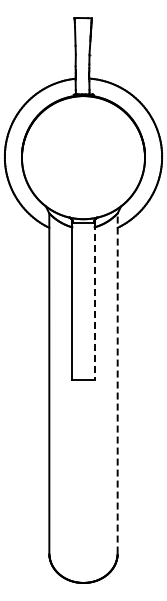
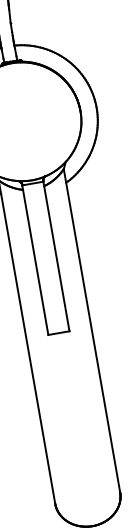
line: (94, 301) -> (56, 256), dashed -> solid
line: (117, 382) -> (91, 329), dashed -> solid

